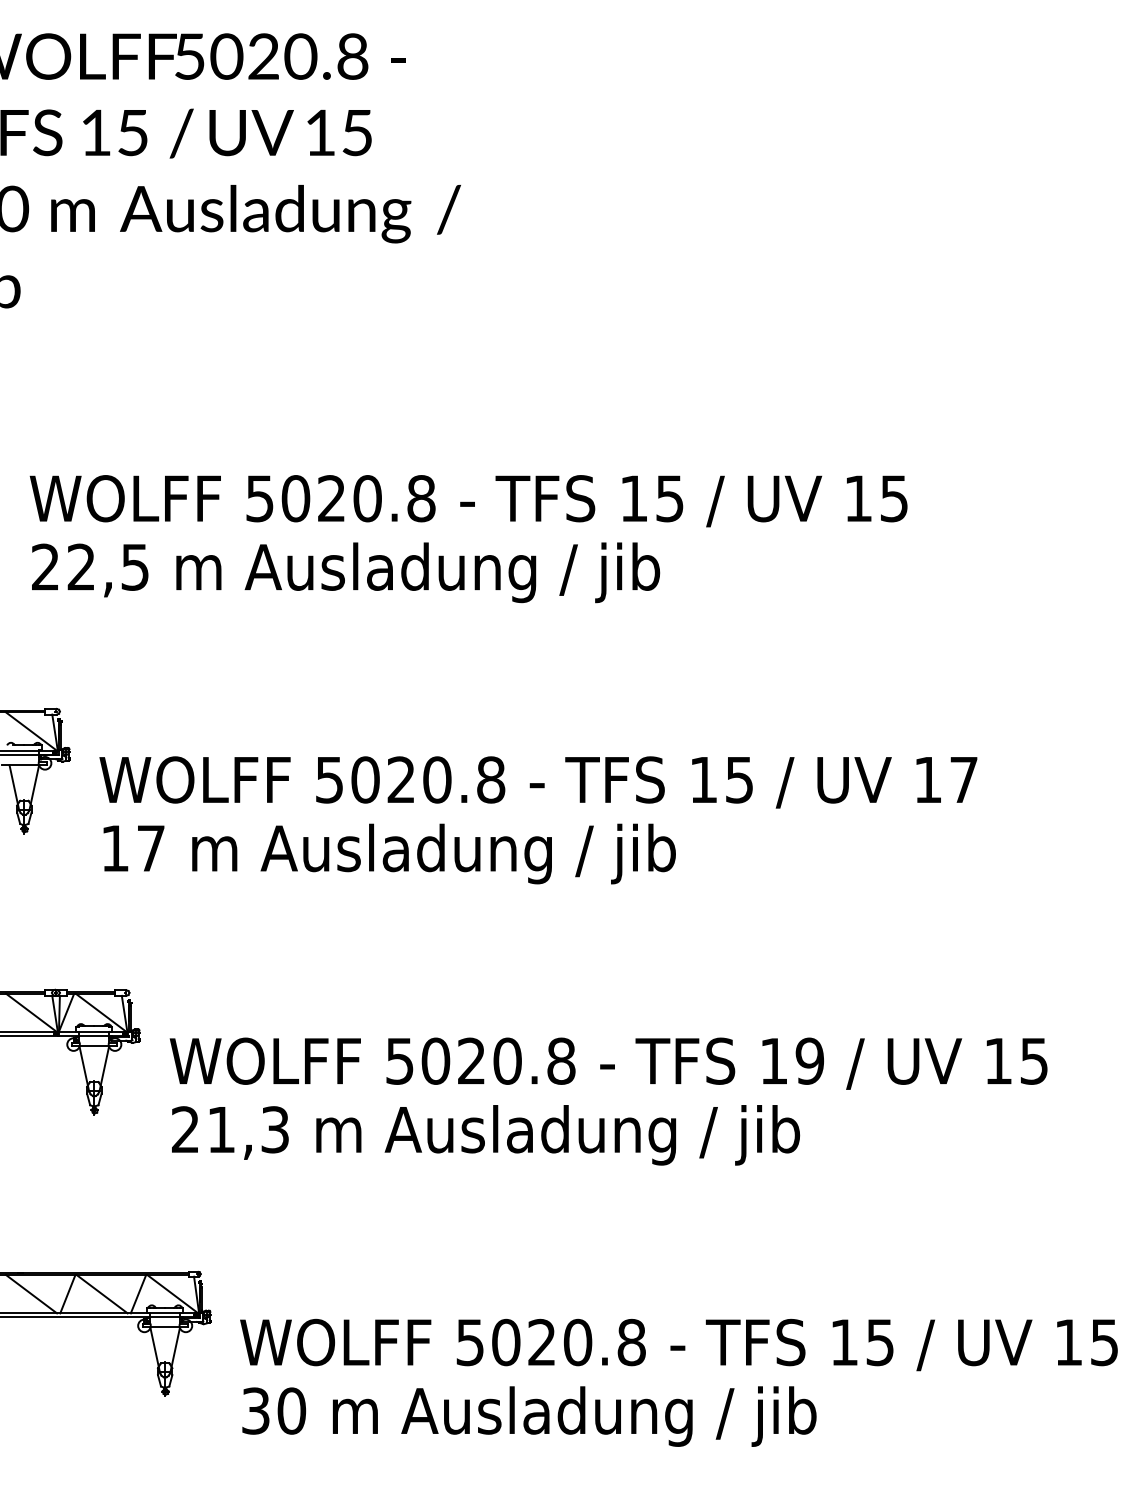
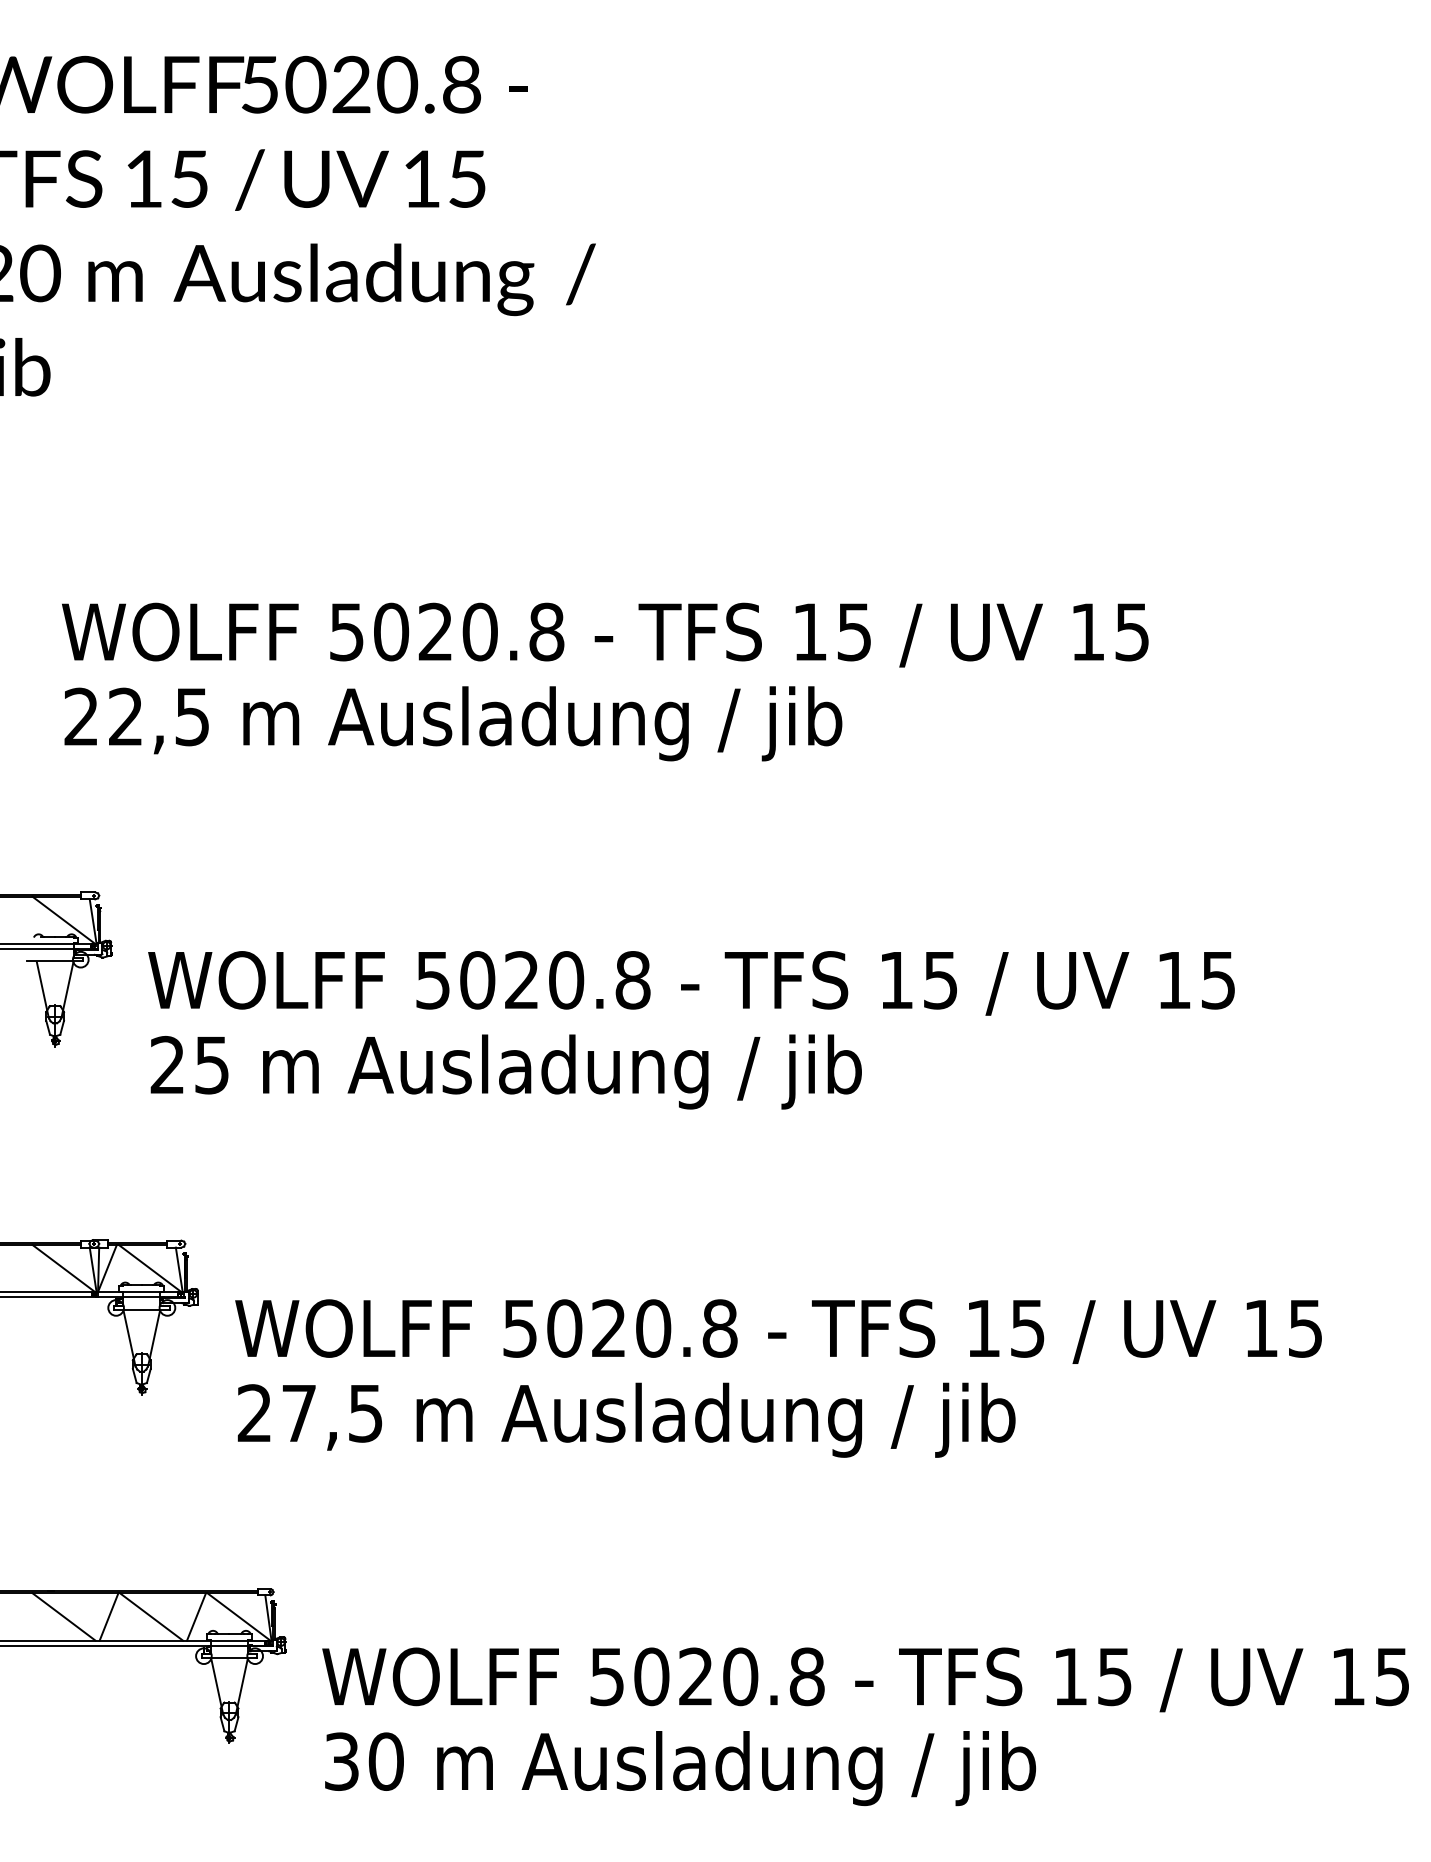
text: (963, 780) -> (1218, 980), 17 -> 15
text: (132, 847) -> (189, 1064), 17 -> 25
text: (809, 1061) -> (1027, 1328), 19 -> 15
text: (248, 1129) -> (332, 1413), 21,3 -> 27,5

